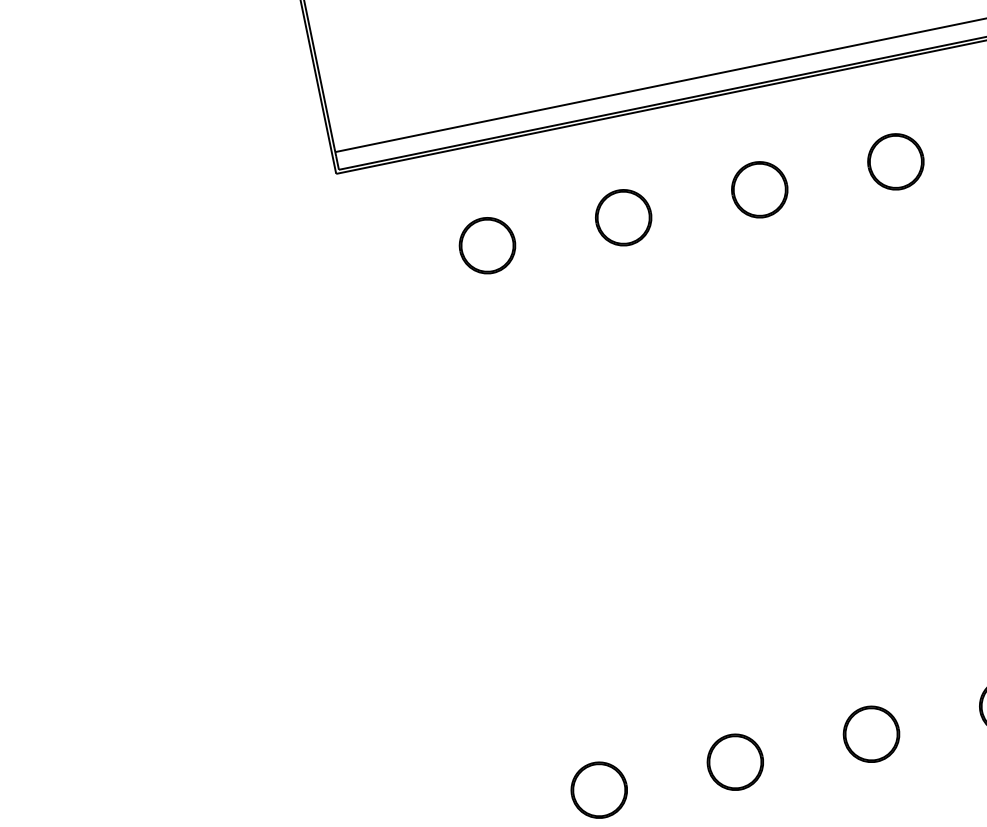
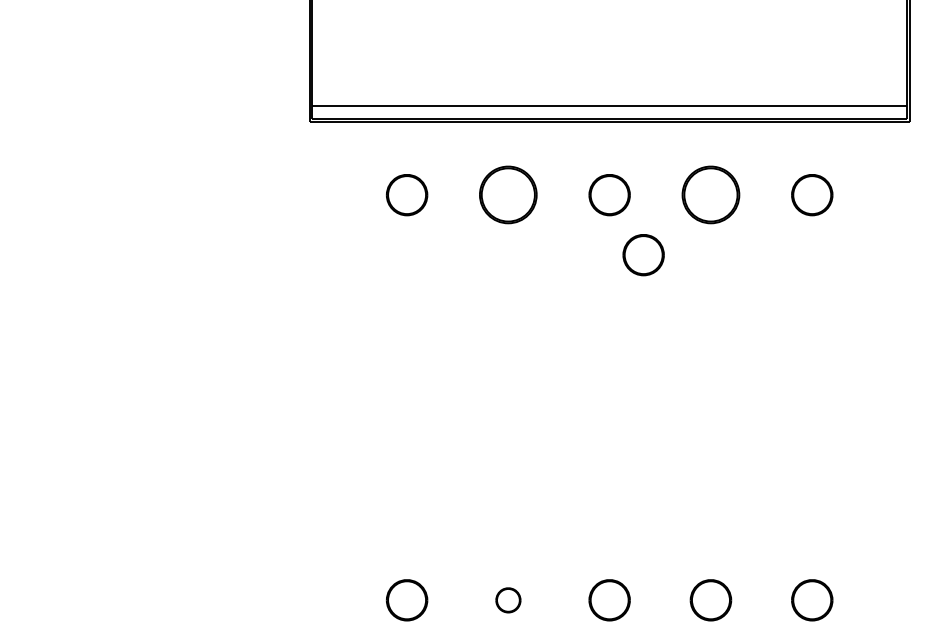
part: (895, 162) -> (710, 195), size x1.4
part: (623, 218) -> (508, 195), size x1.4
part: (821, 261) -> (643, 255), added
part: (735, 762) -> (508, 600), size x0.6

